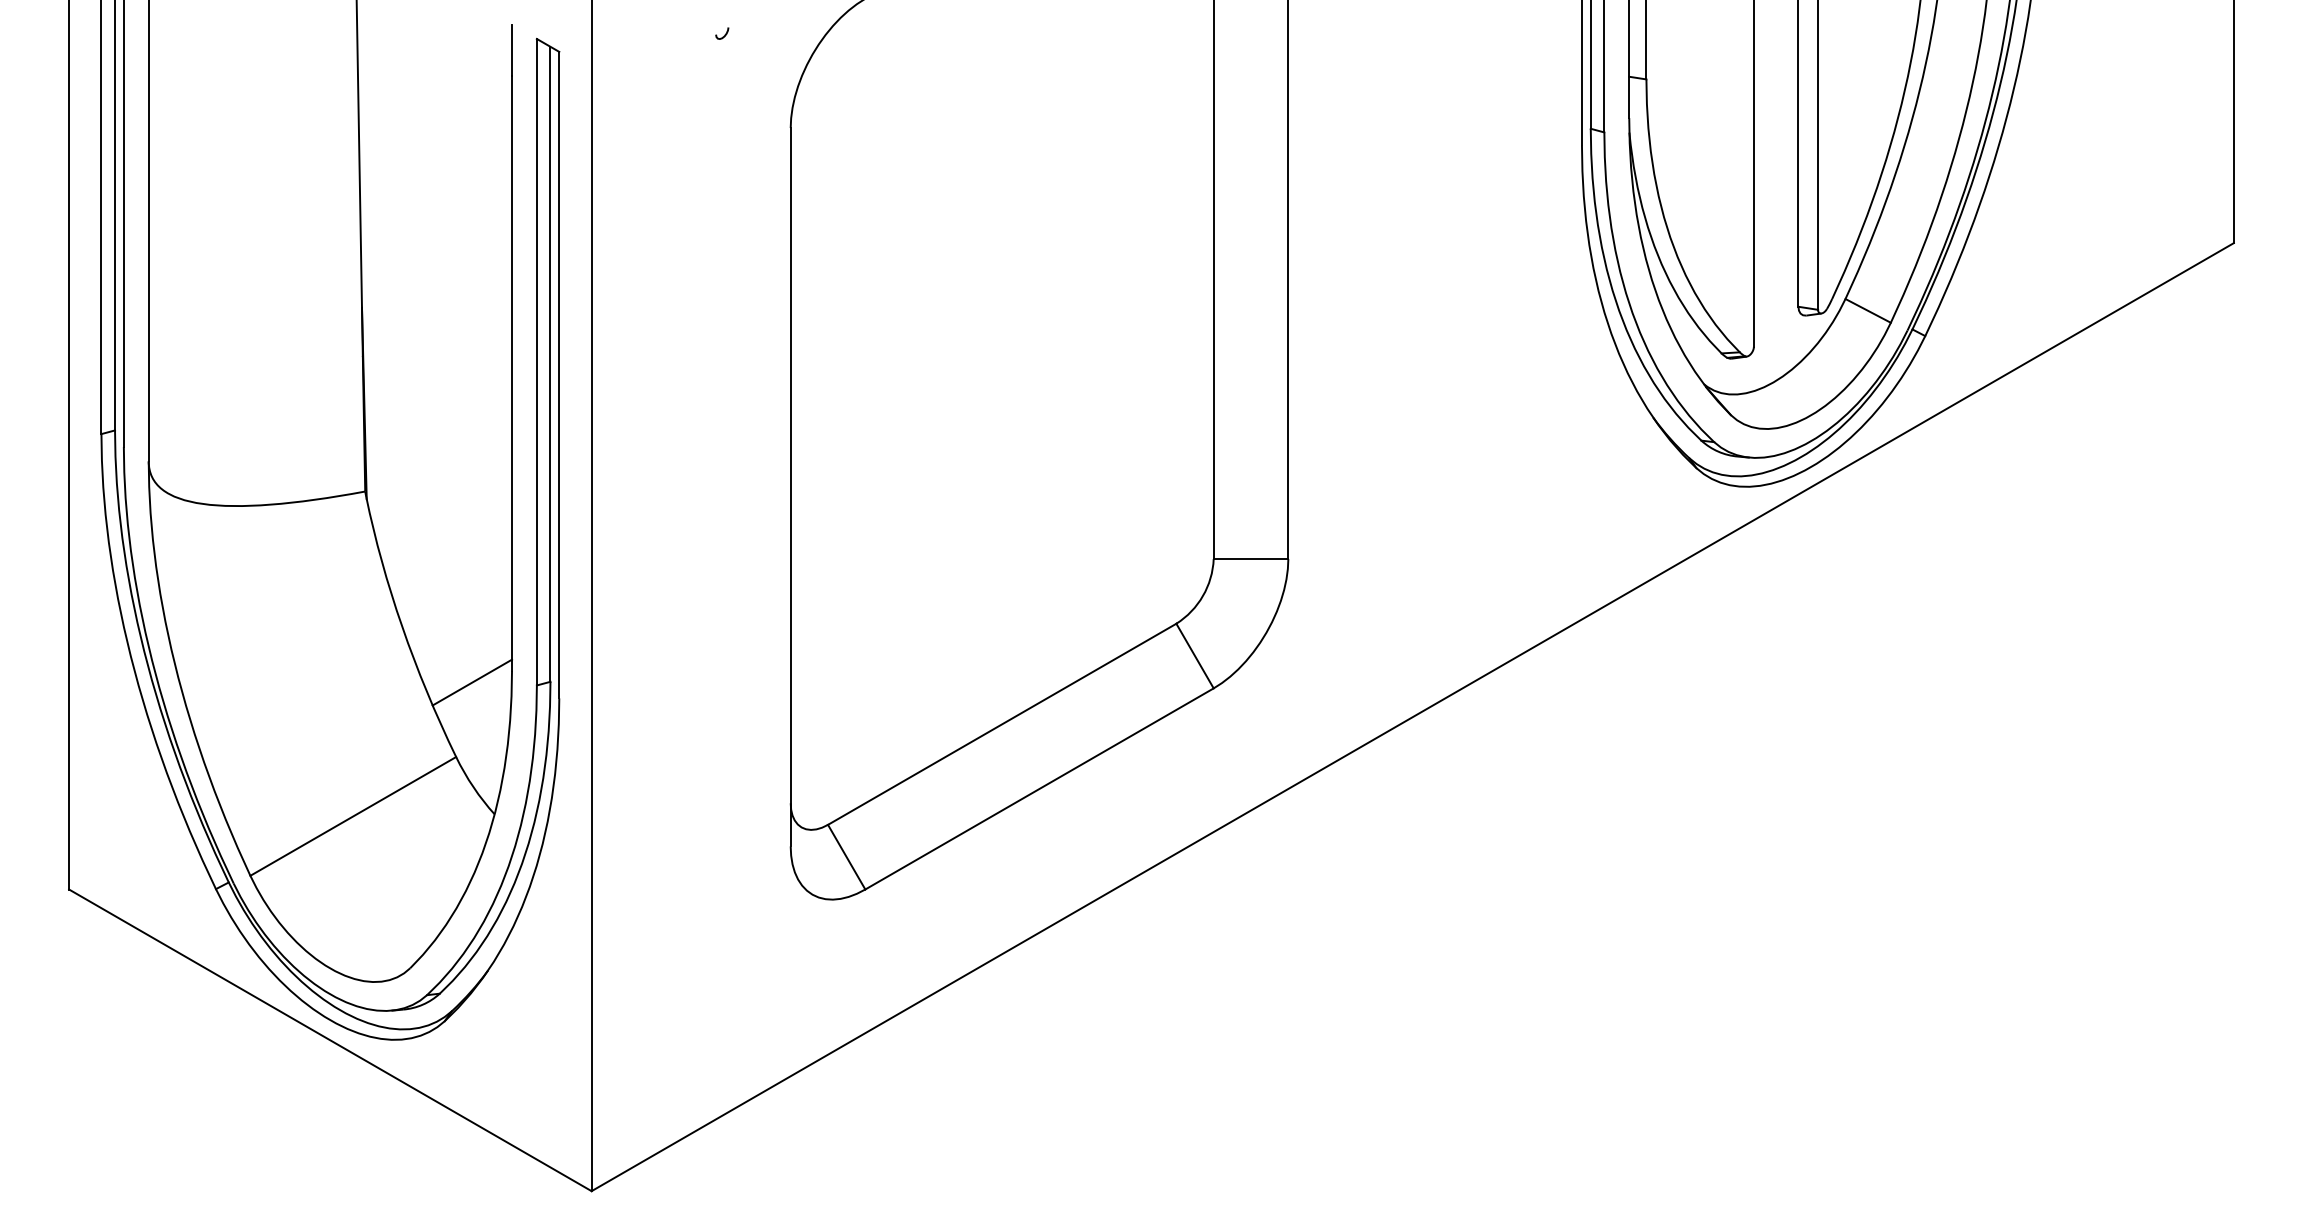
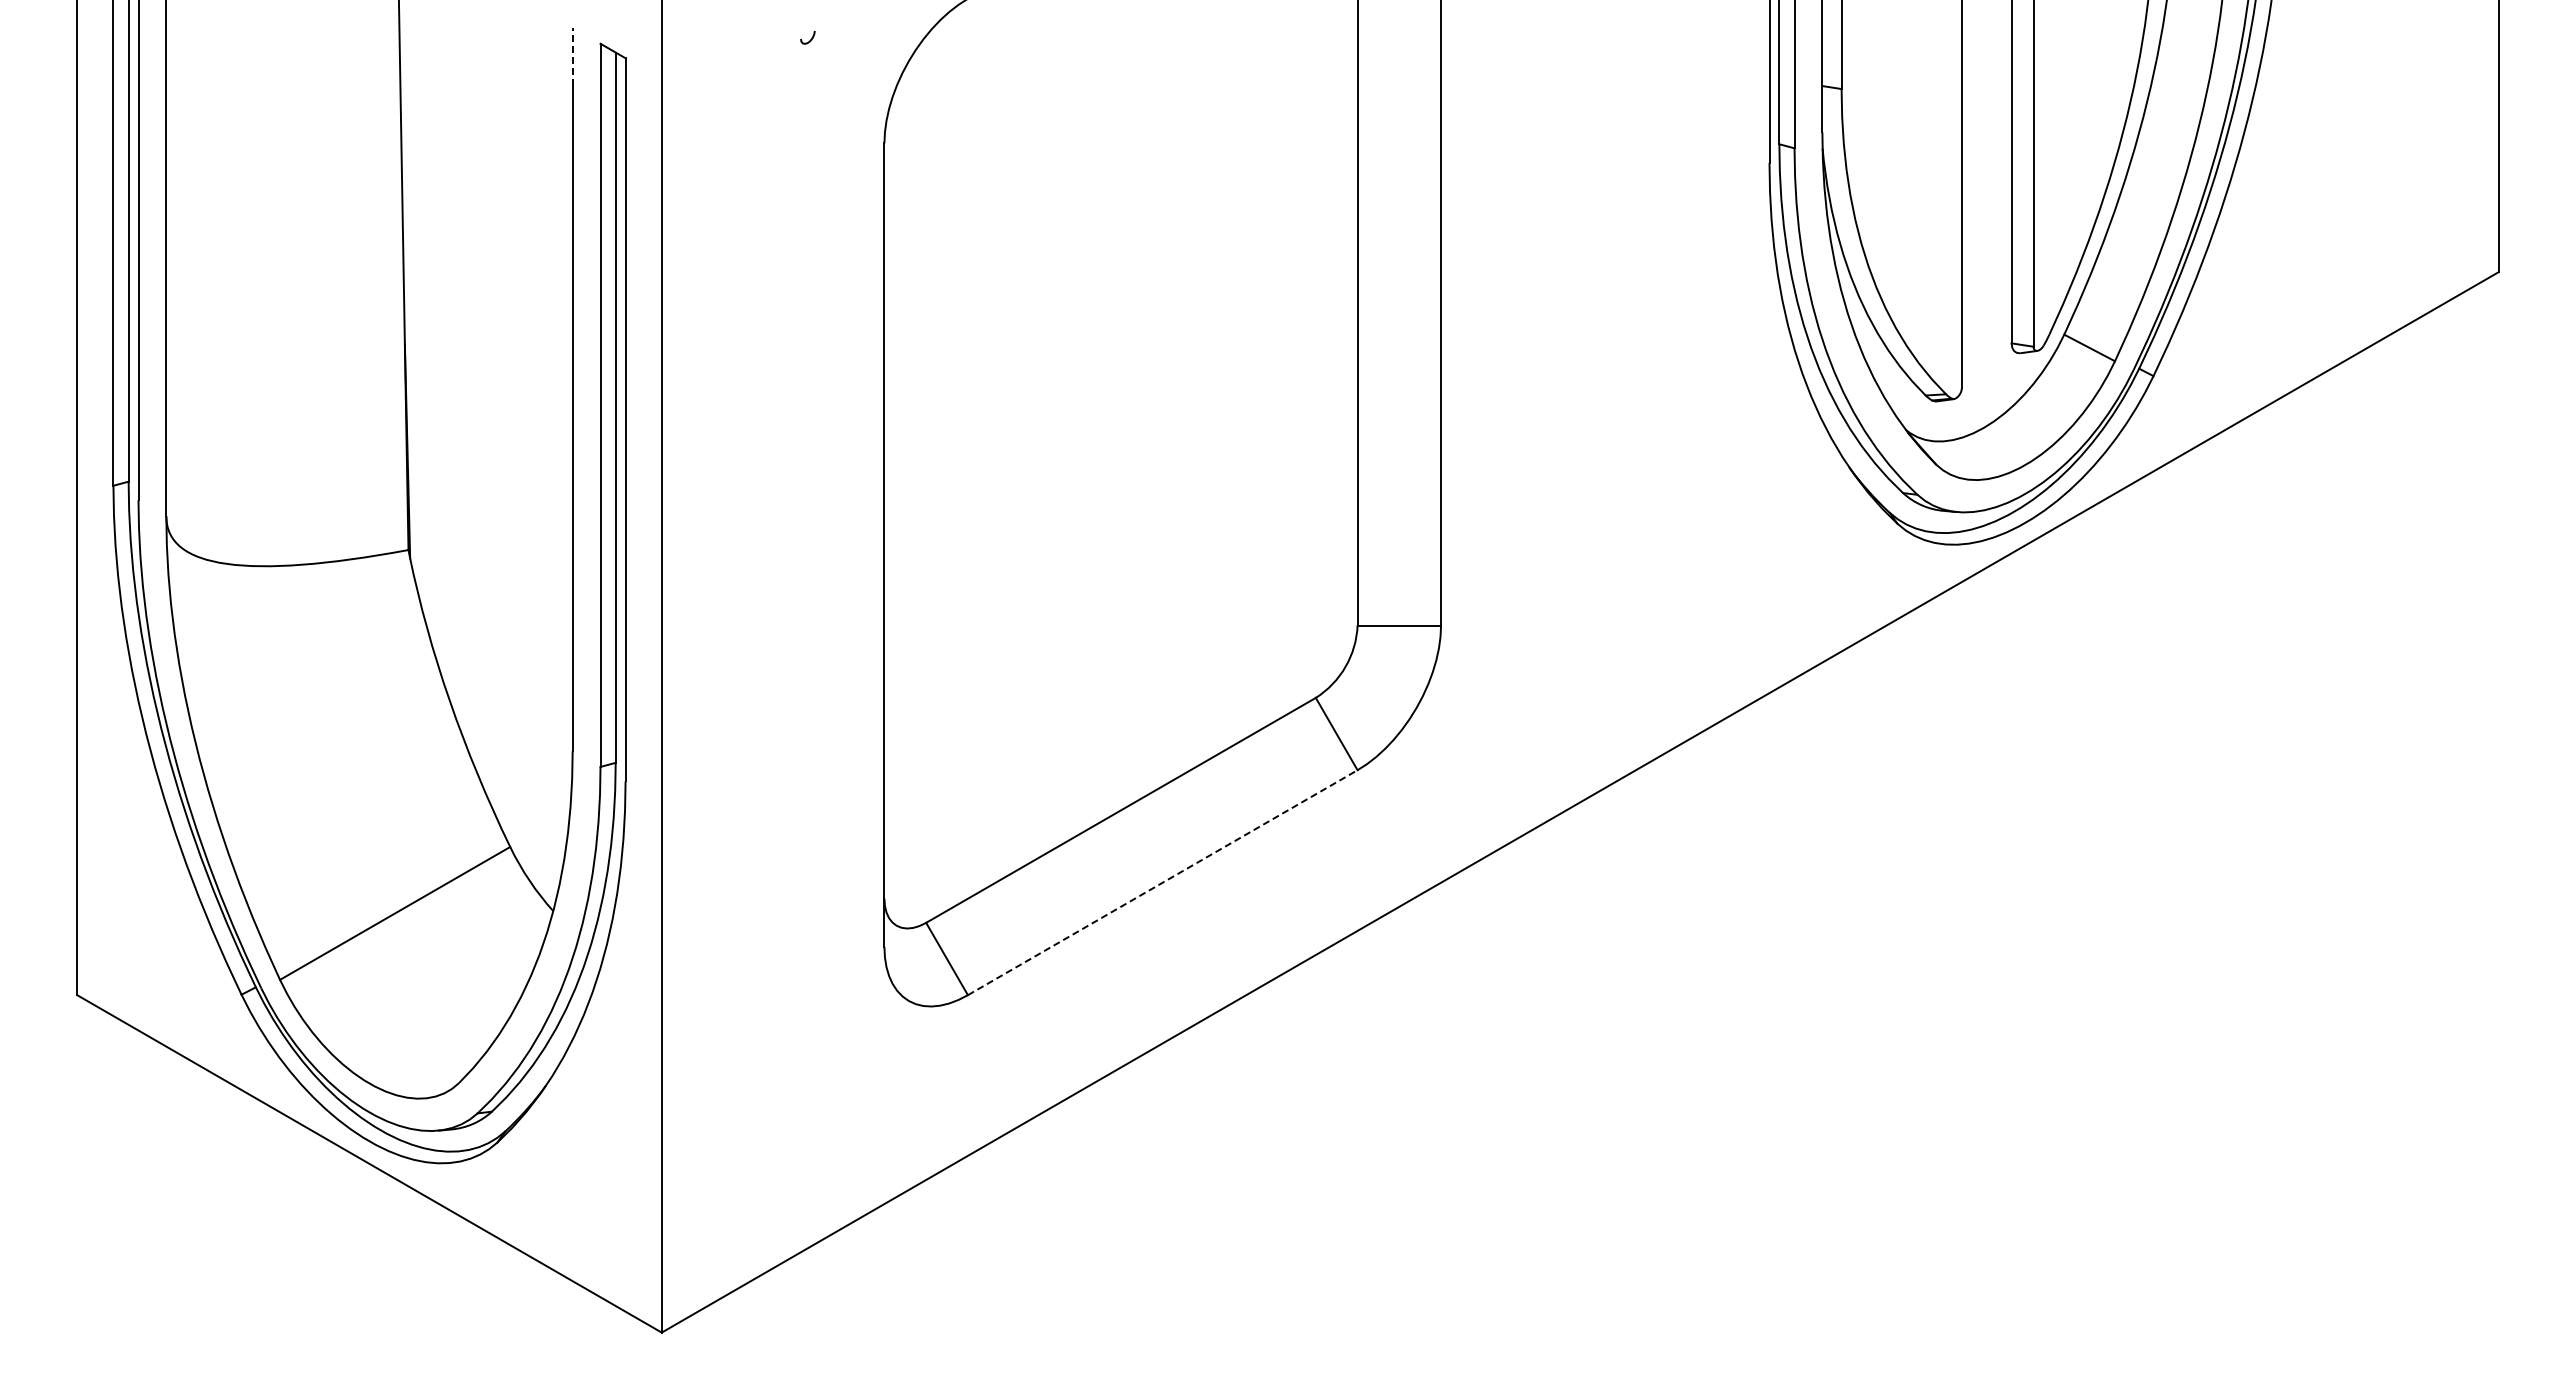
line: (511, 50) -> (572, 56), solid -> dashed
line: (471, 682) -> (527, 763), removed
line: (1039, 788) -> (1162, 882), solid -> dashed

